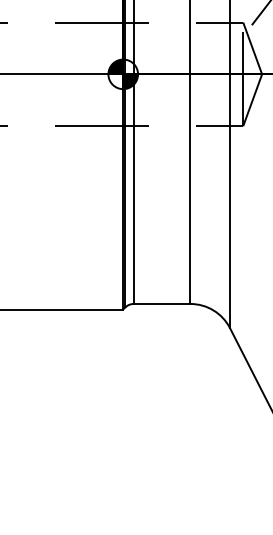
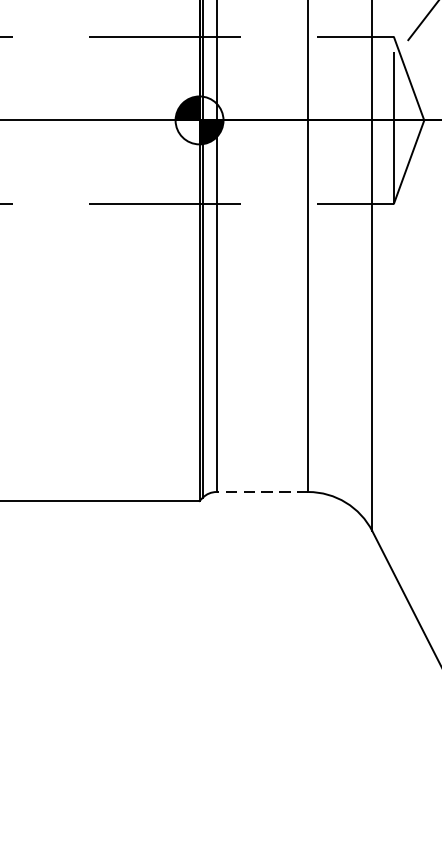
line: (161, 303) -> (261, 491), solid -> dashed

